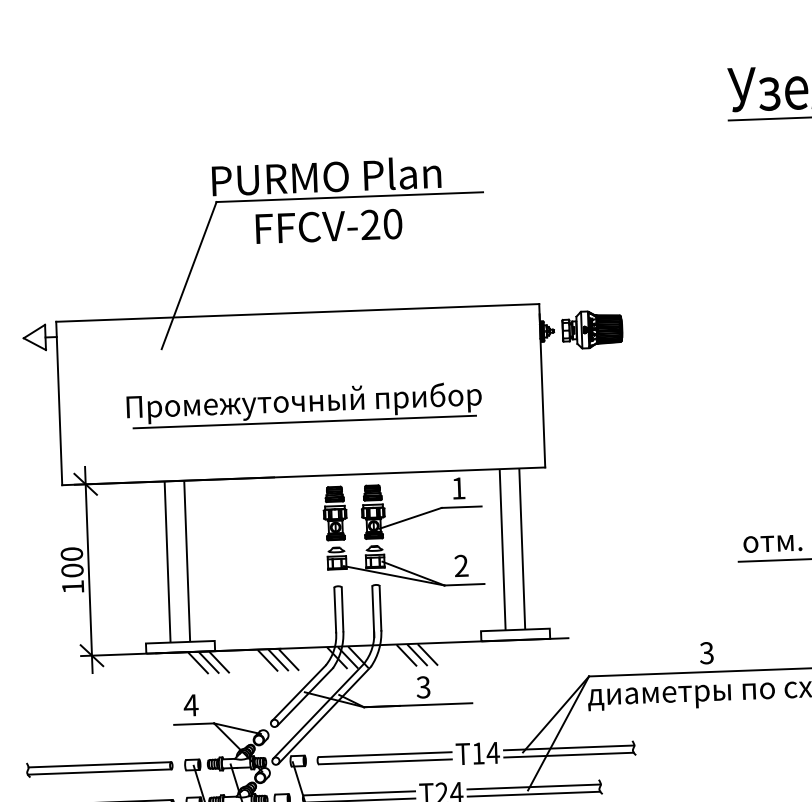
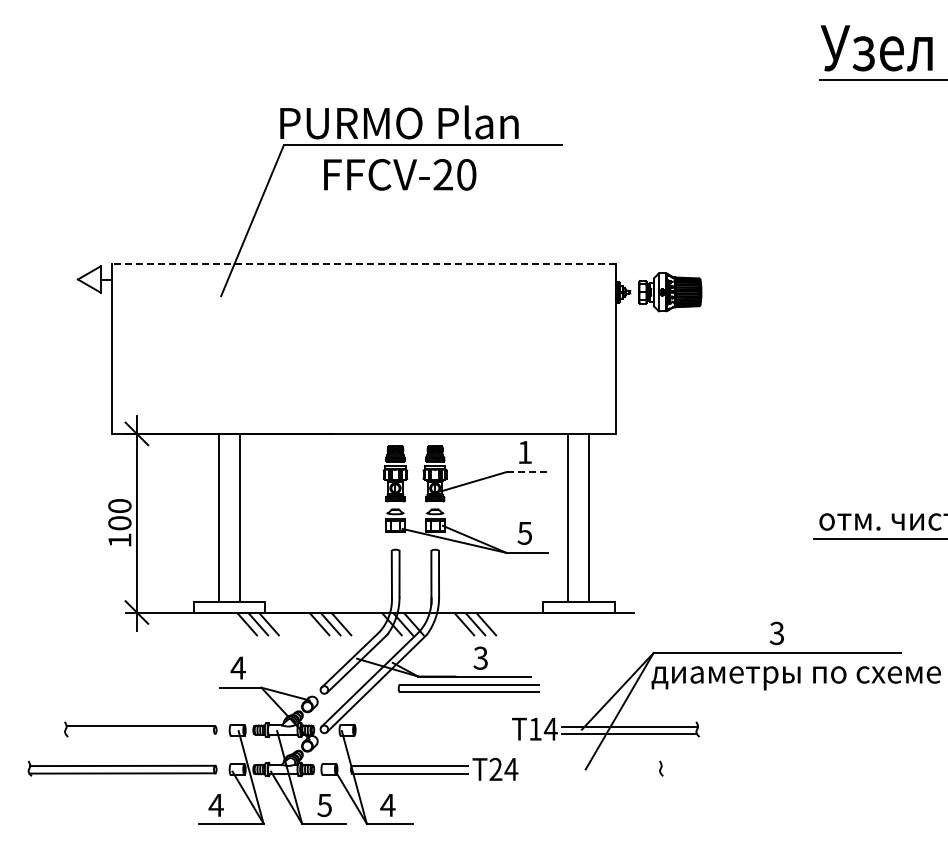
line: (298, 312) -> (364, 263), solid -> dashed
part: (304, 404) -> (367, 359), removed
line: (461, 507) -> (527, 472), solid -> dashed
text: (460, 565) -> (524, 532), 2 -> 5
part: (384, 758) -> (468, 688), moved
line: (99, 771) -> (140, 733), removed
line: (533, 787) -> (591, 766), removed
line: (533, 794) -> (591, 773), removed

